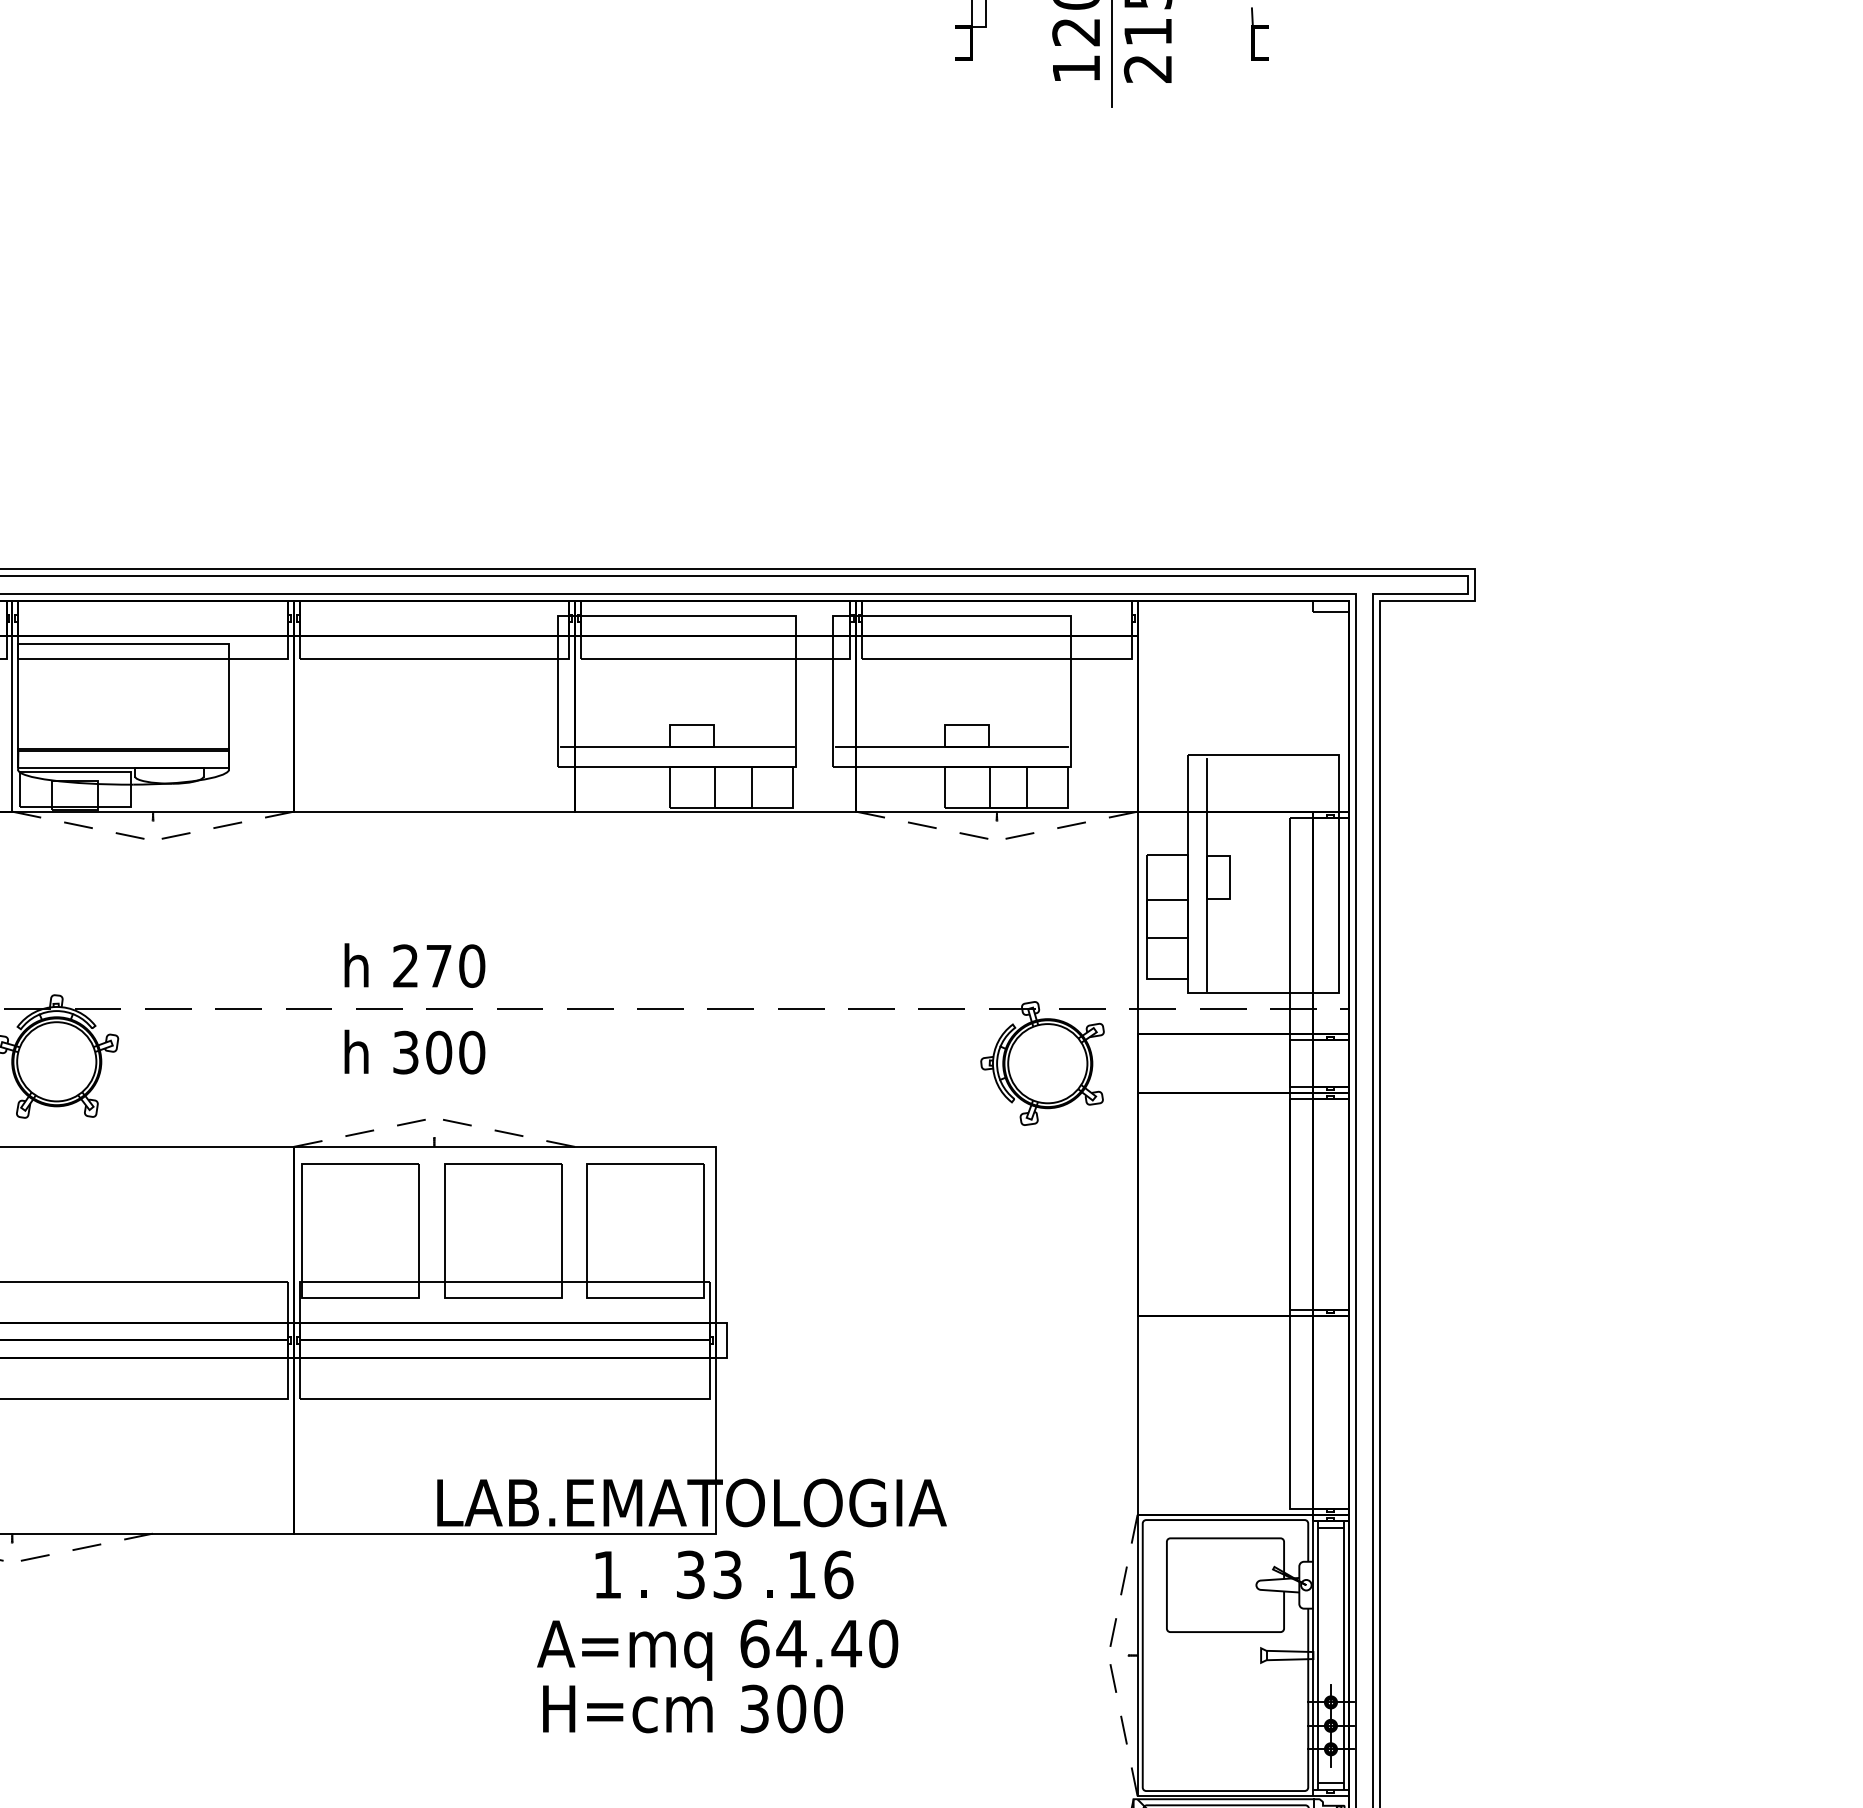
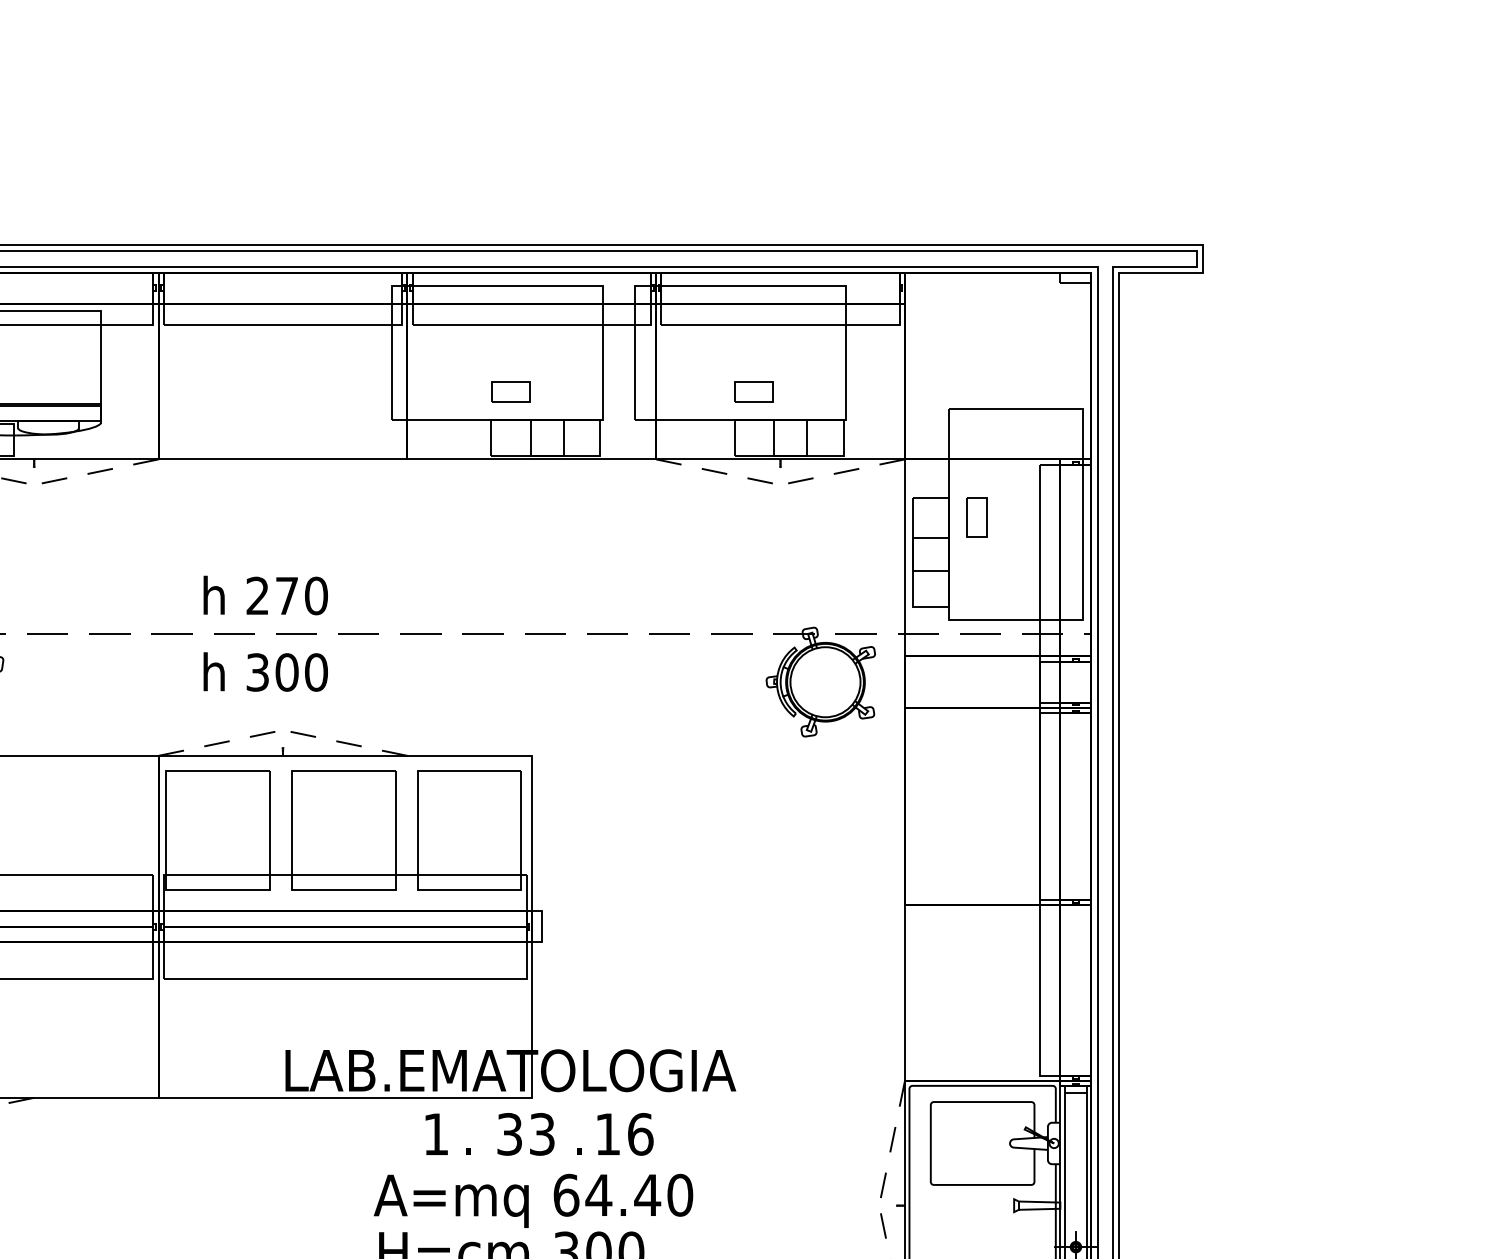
line: (677, 747) -> (497, 402), removed
line: (952, 747) -> (741, 402), removed
line: (1207, 874) -> (966, 514), removed

